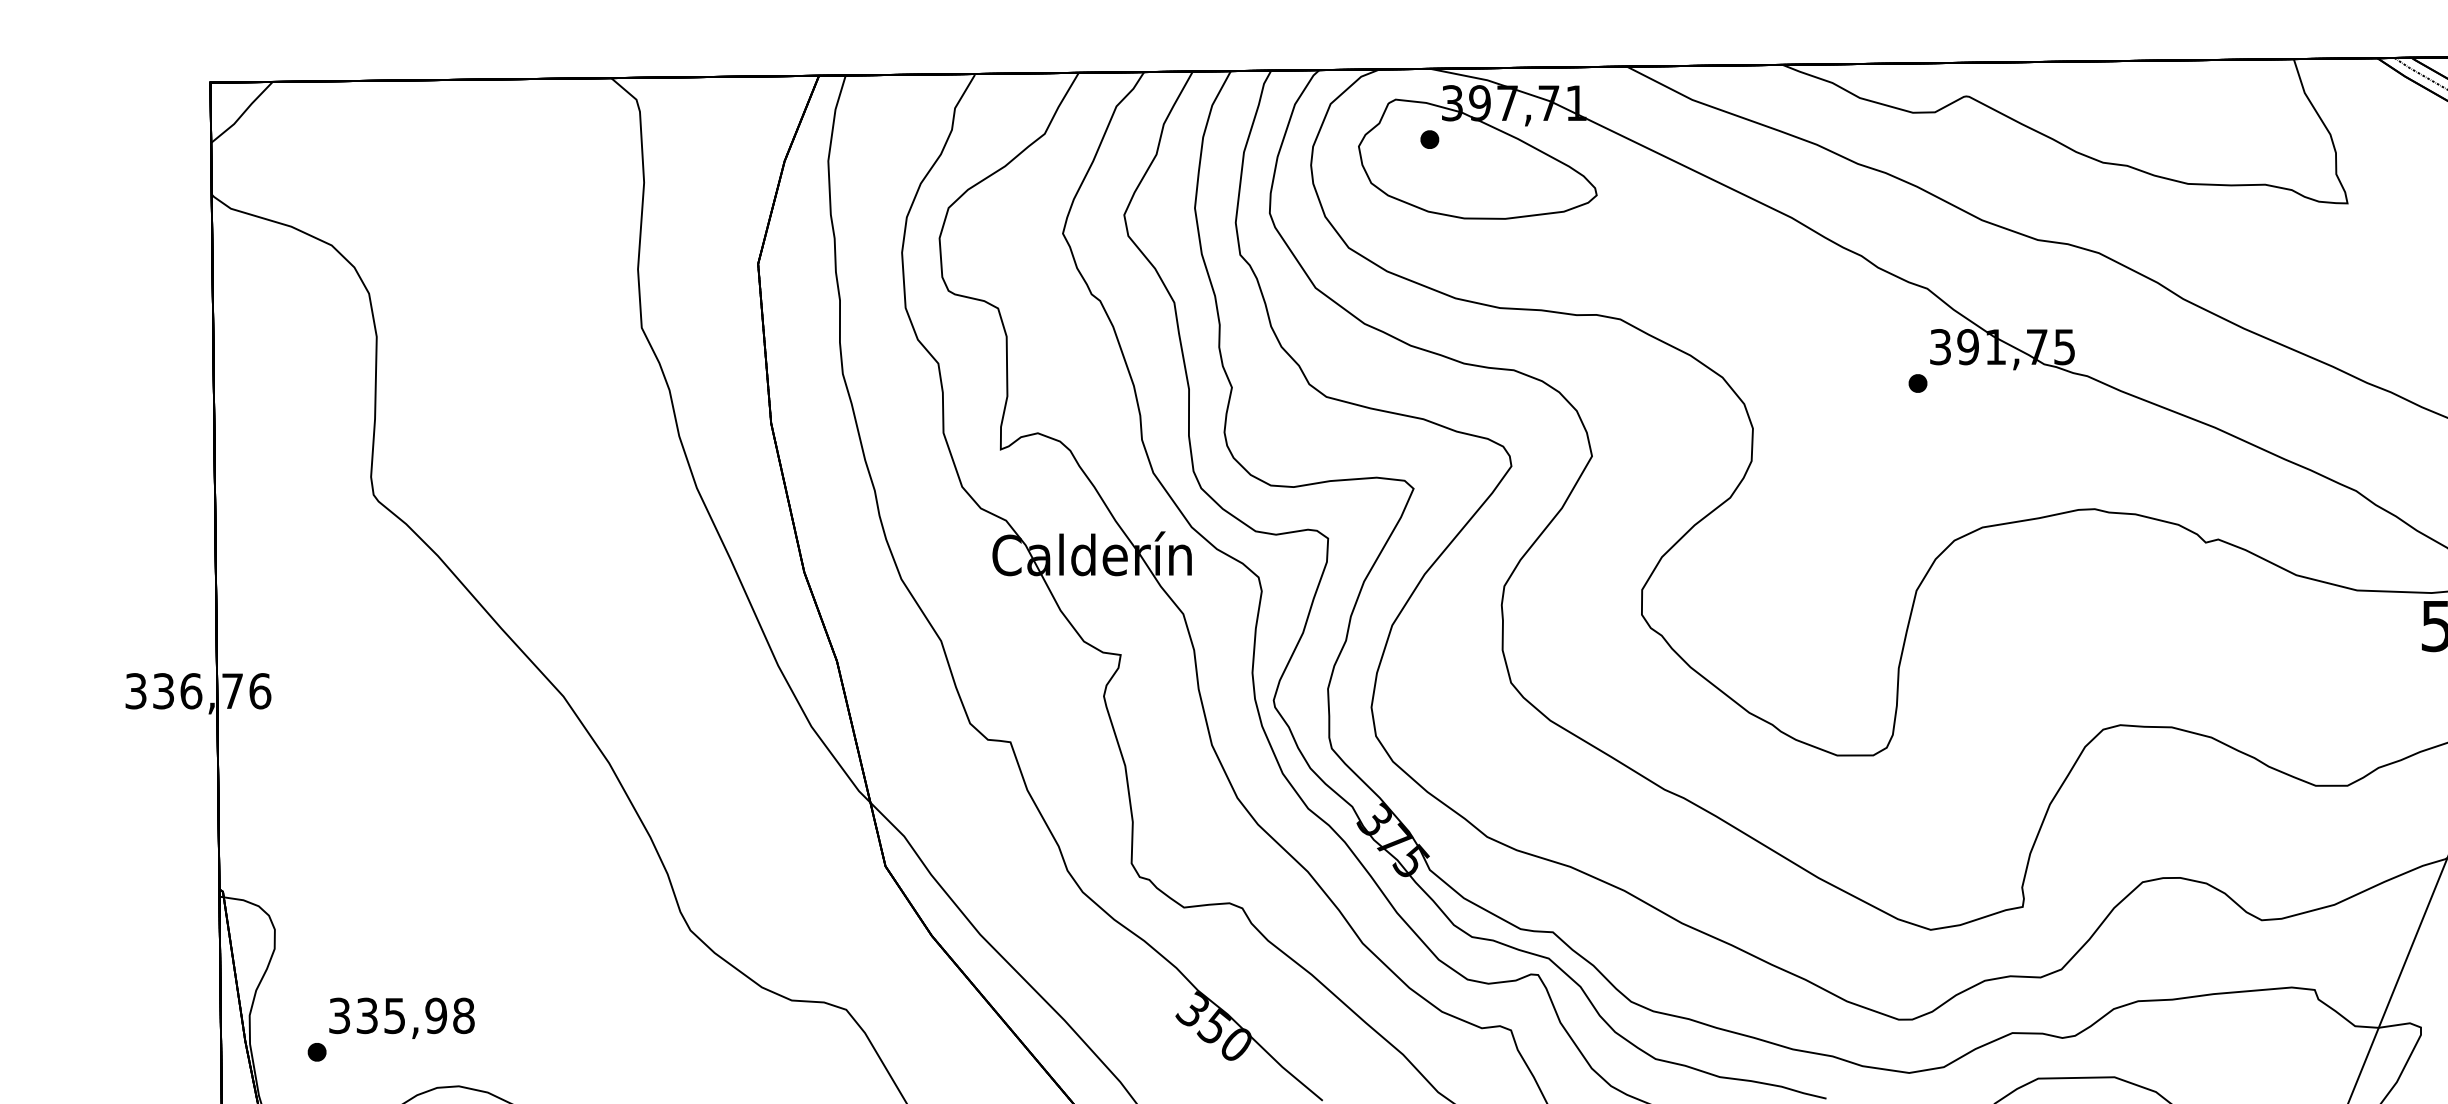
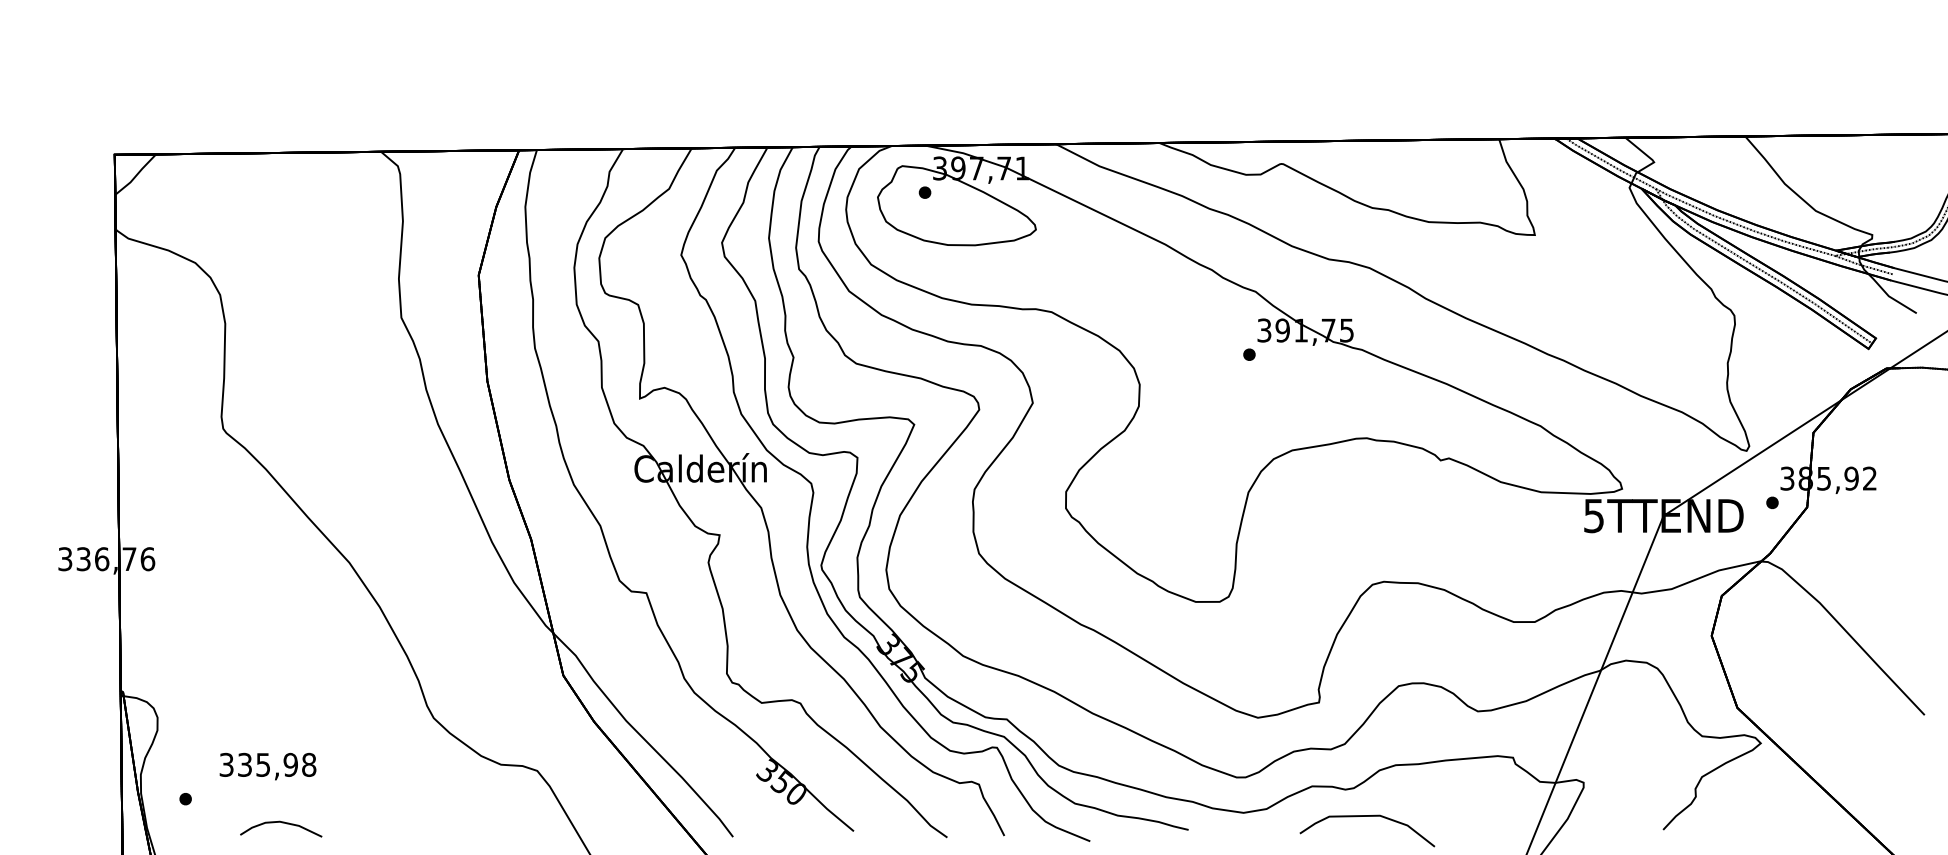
text: (401, 1018) -> (267, 766), moved

